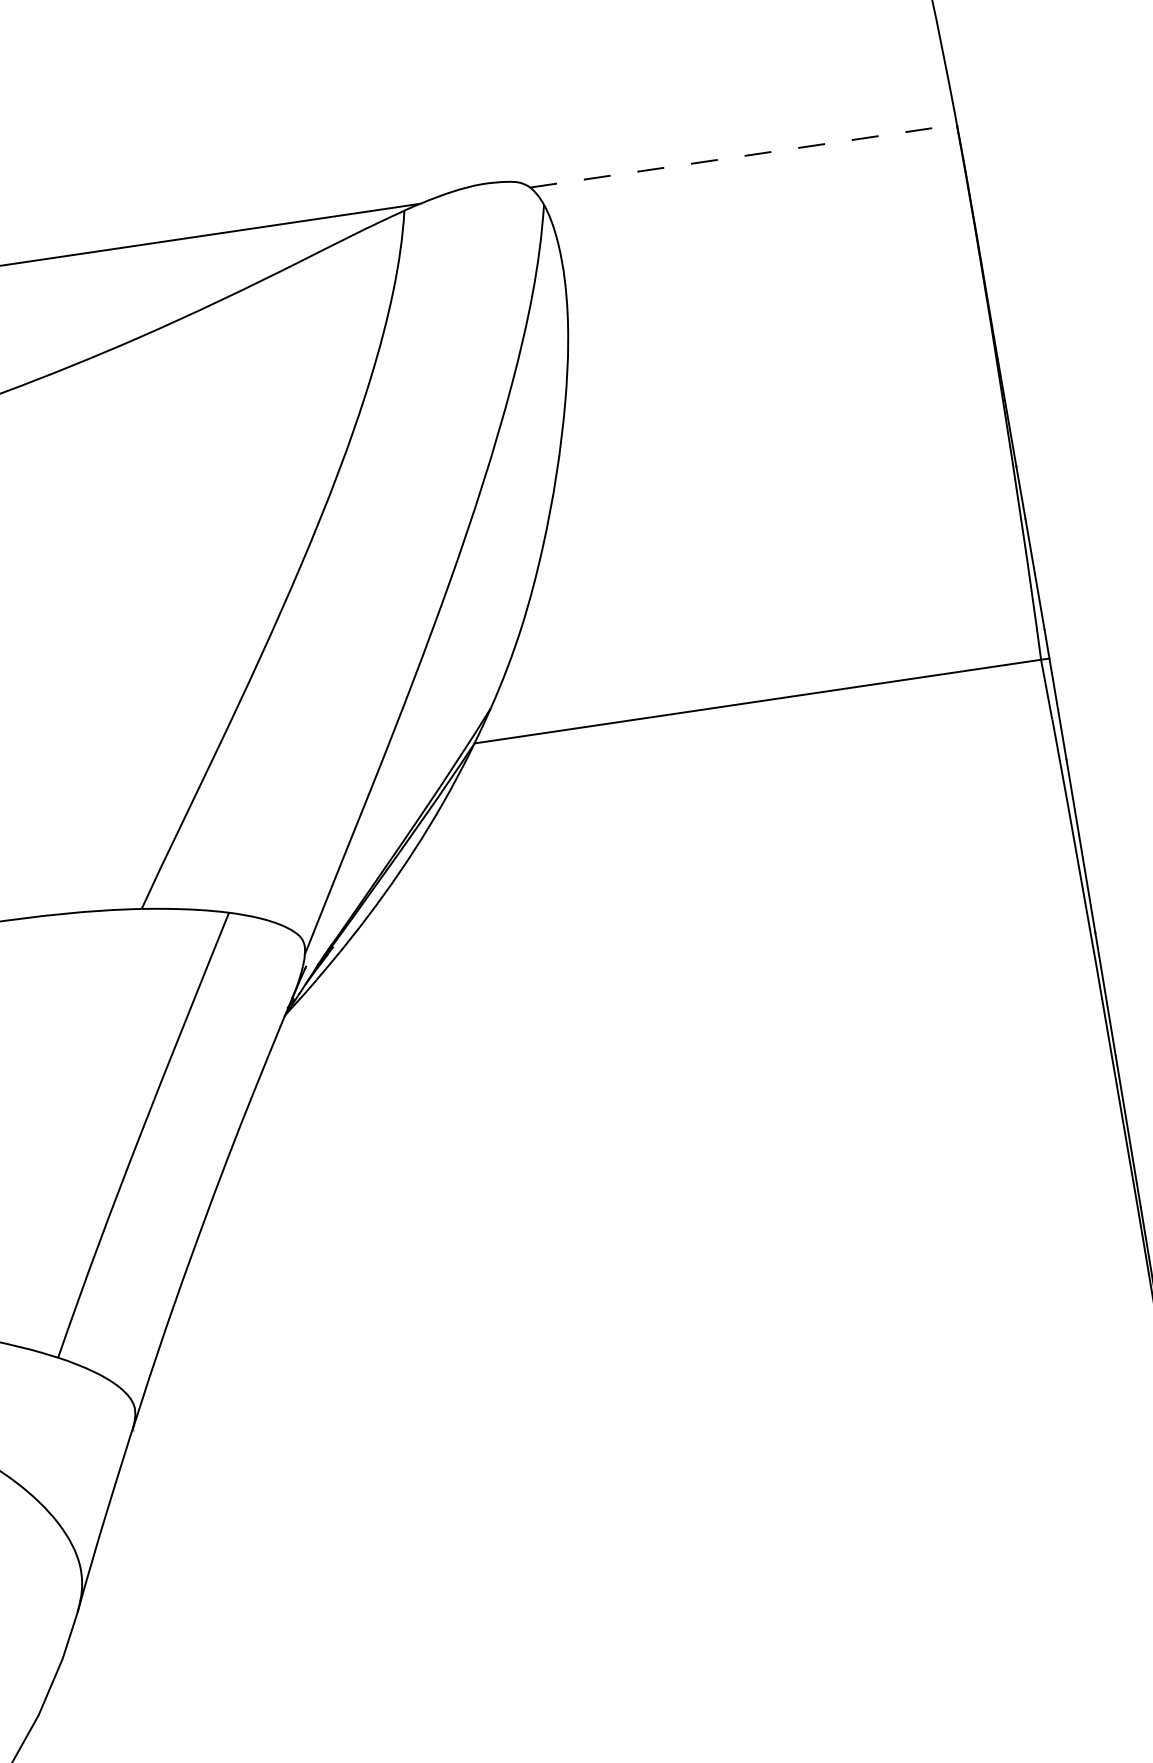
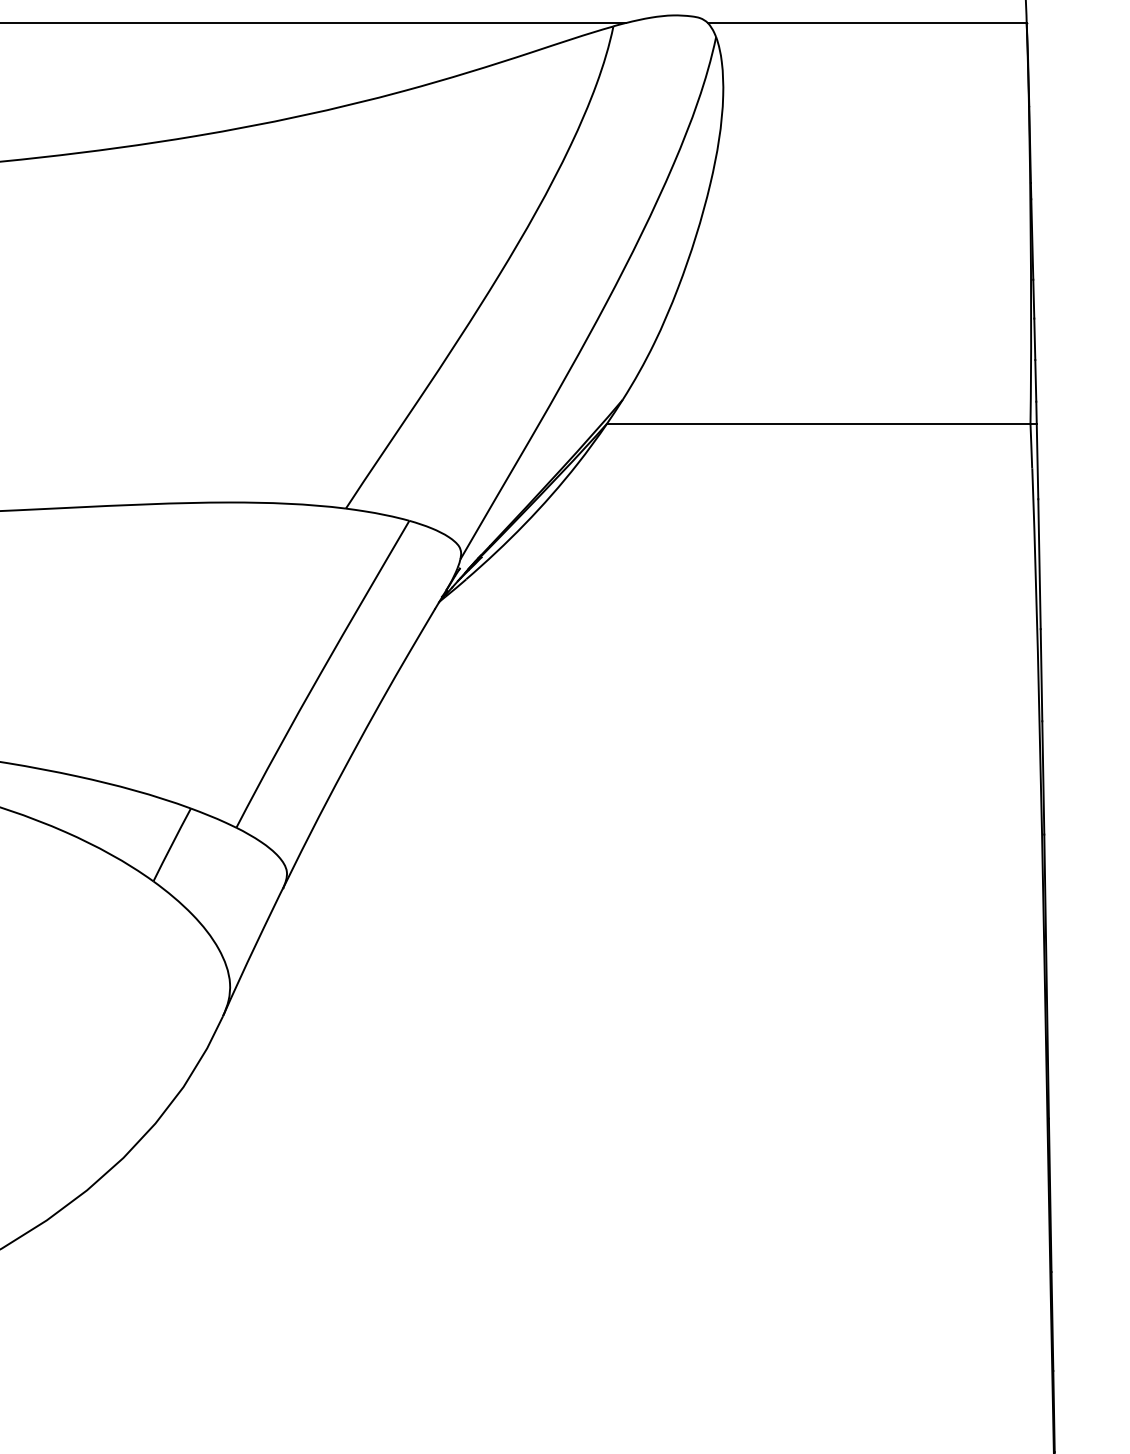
line: (743, 156) -> (867, 23), dashed -> solid

